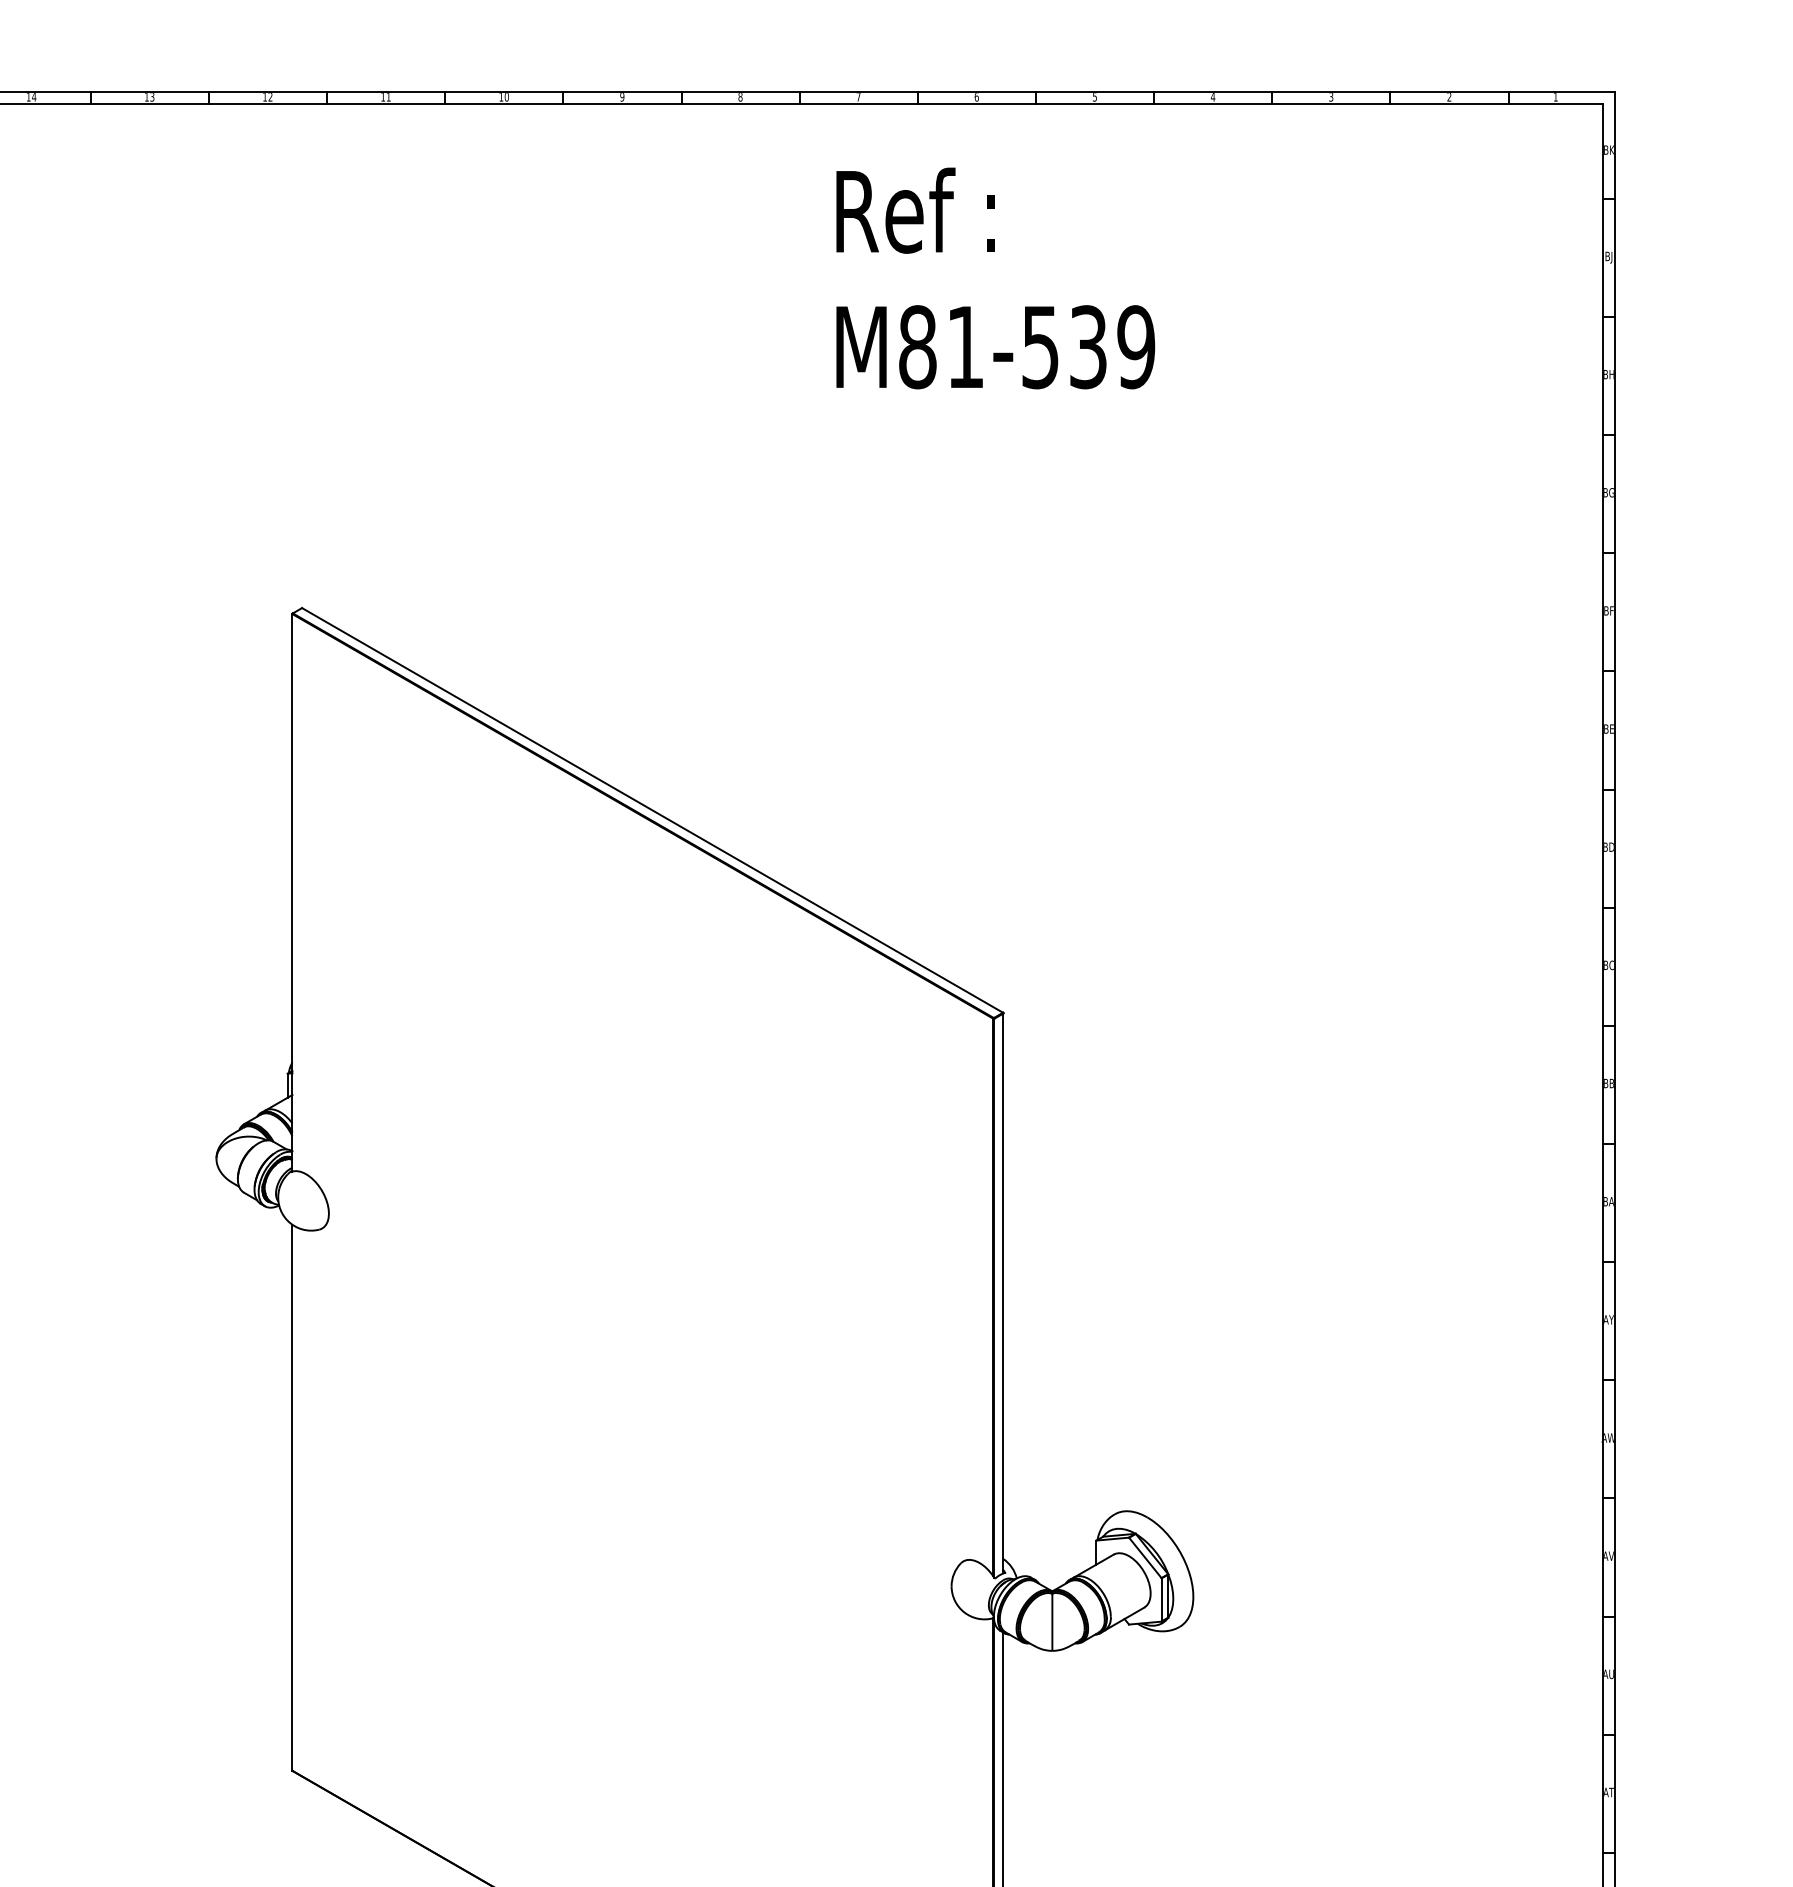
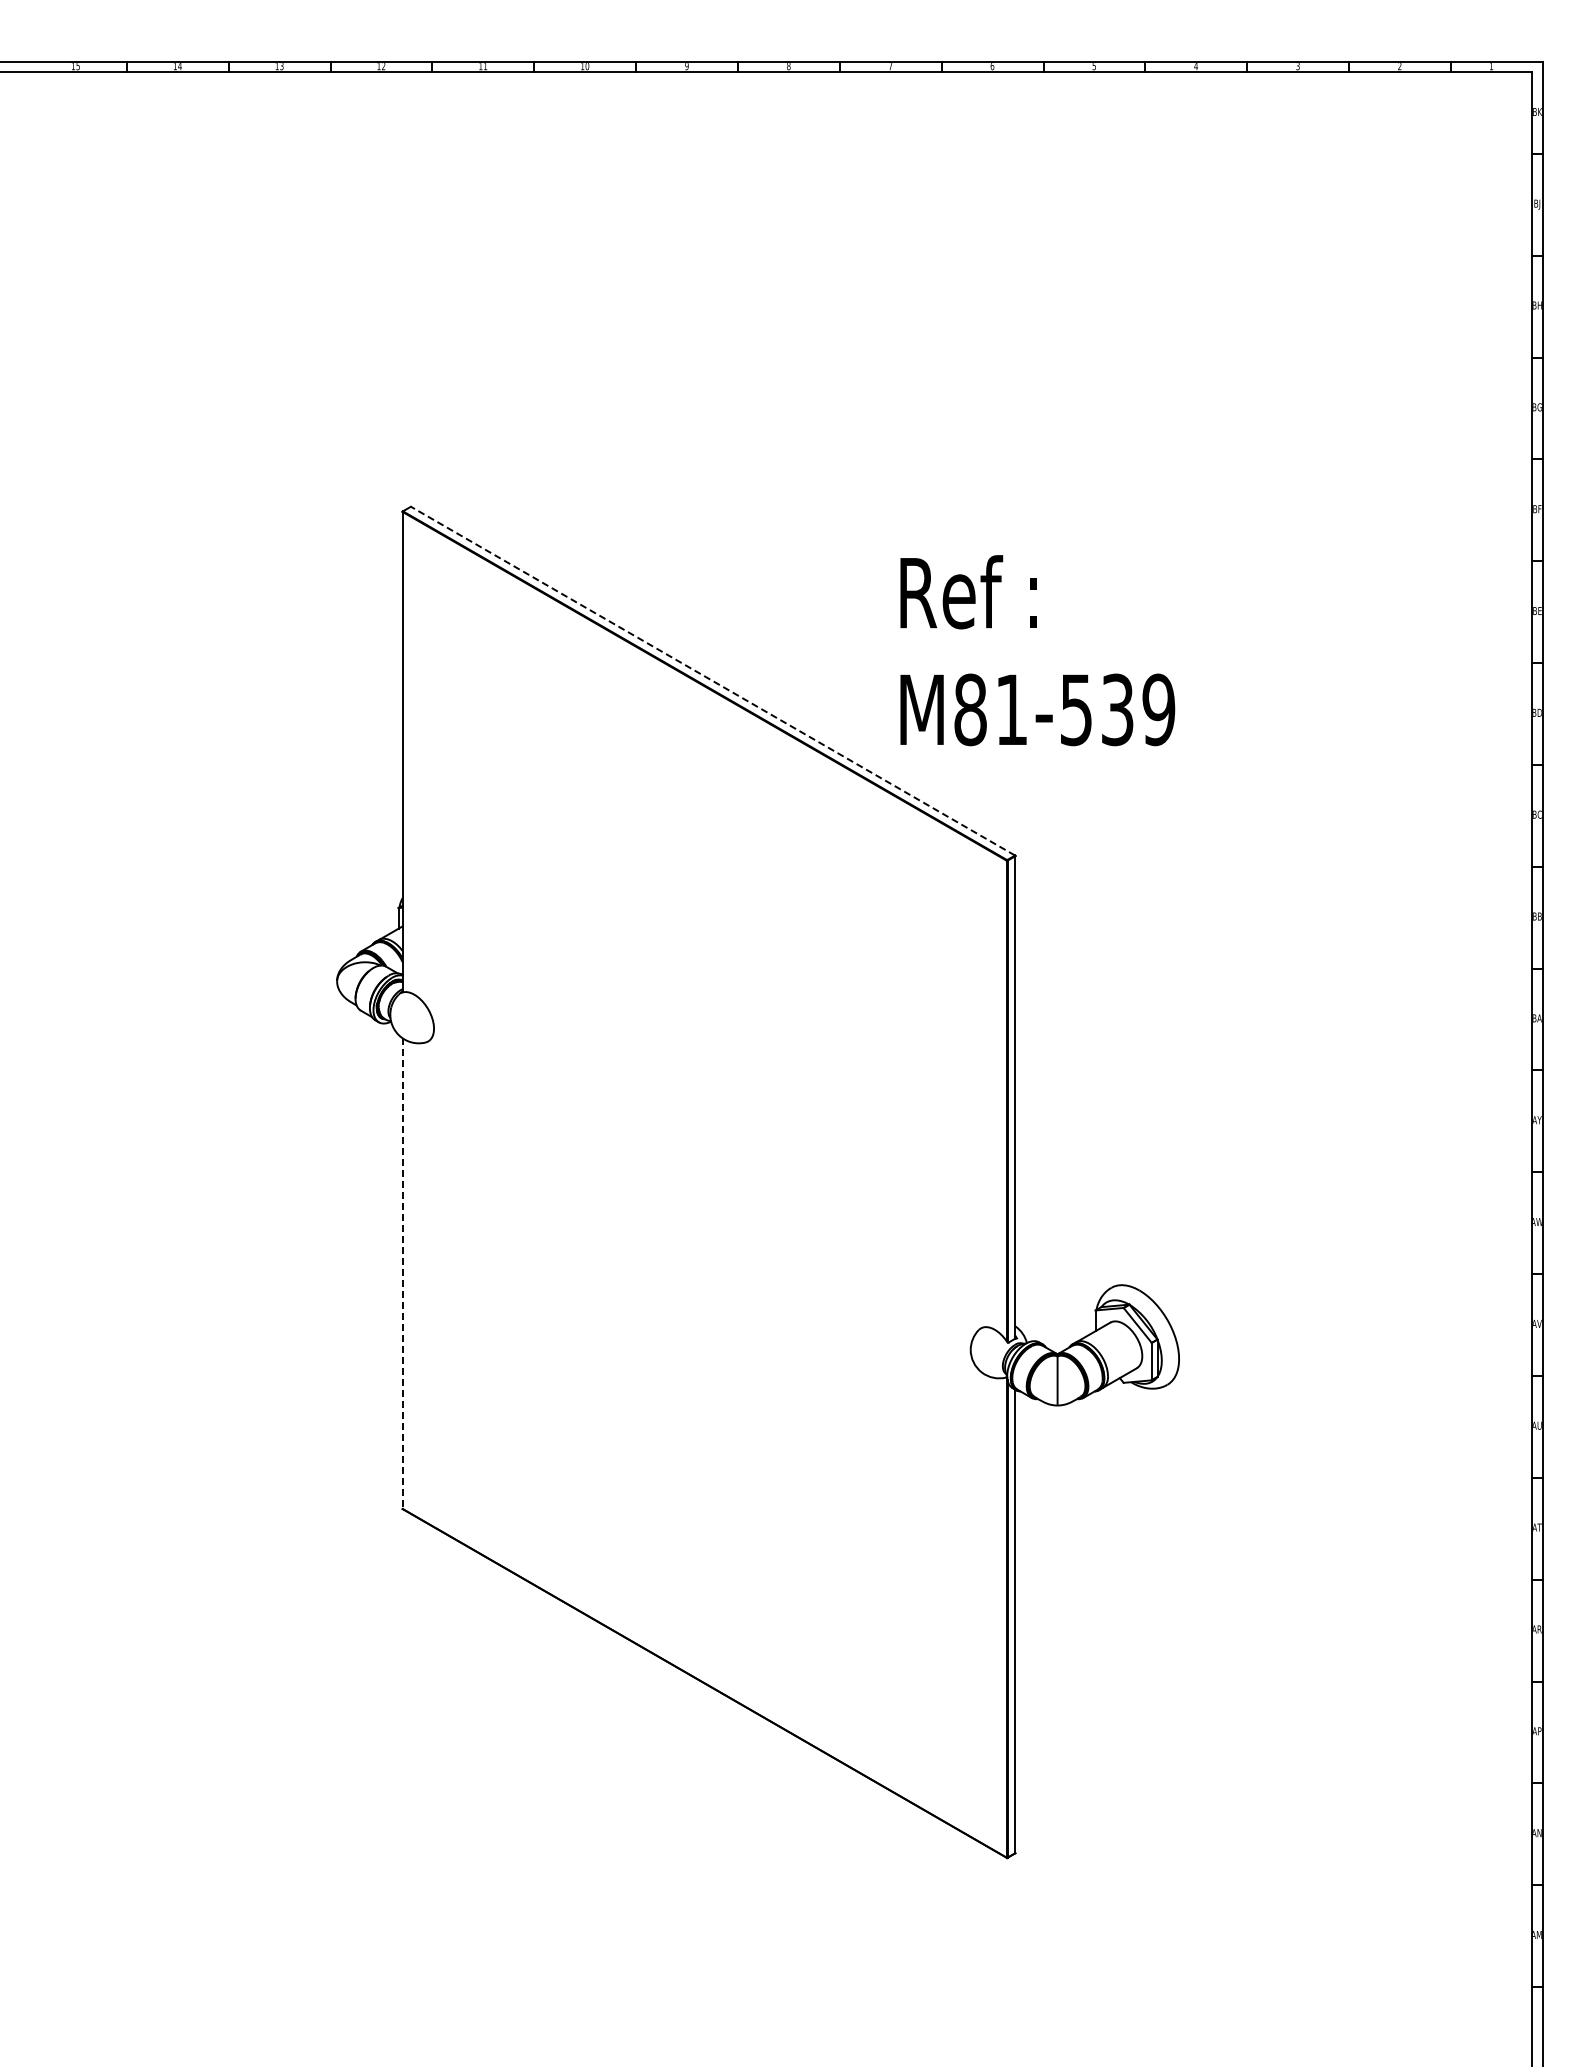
text: (995, 278) -> (1037, 650), moved
line: (653, 810) -> (713, 681), solid -> dashed
line: (292, 1498) -> (402, 1274), solid -> dashed

